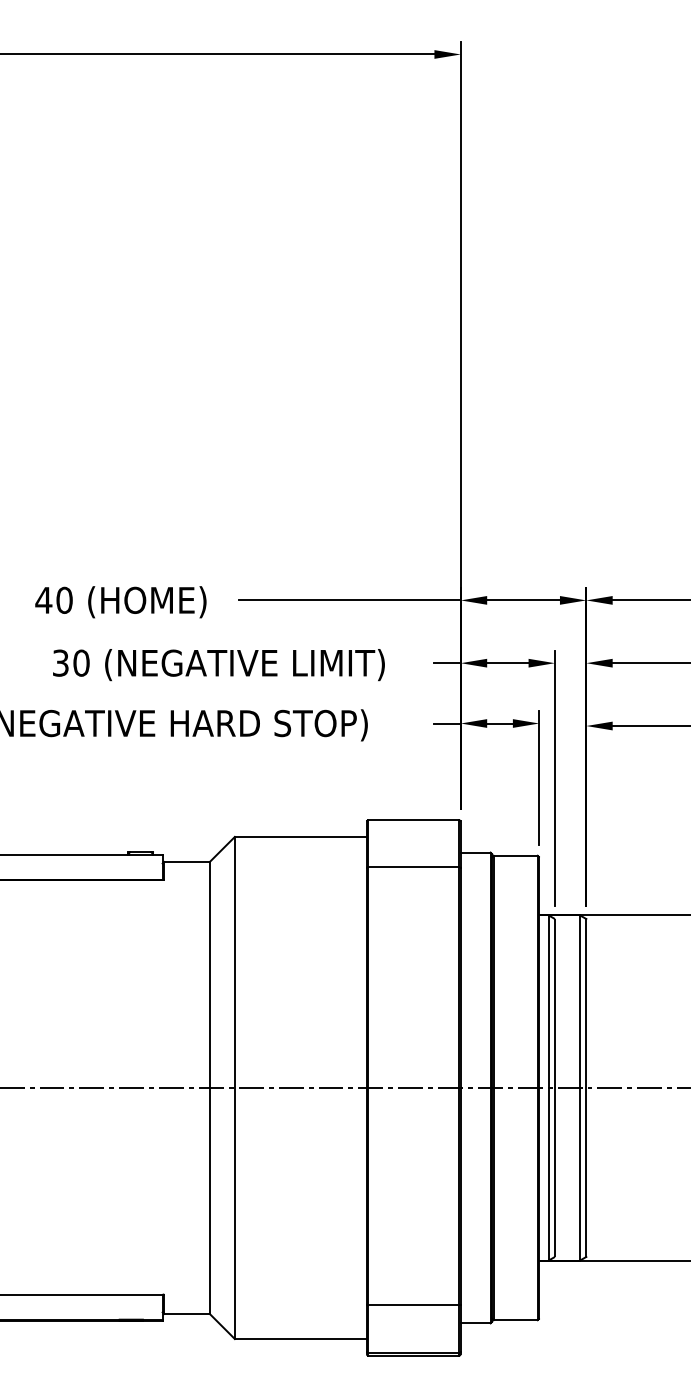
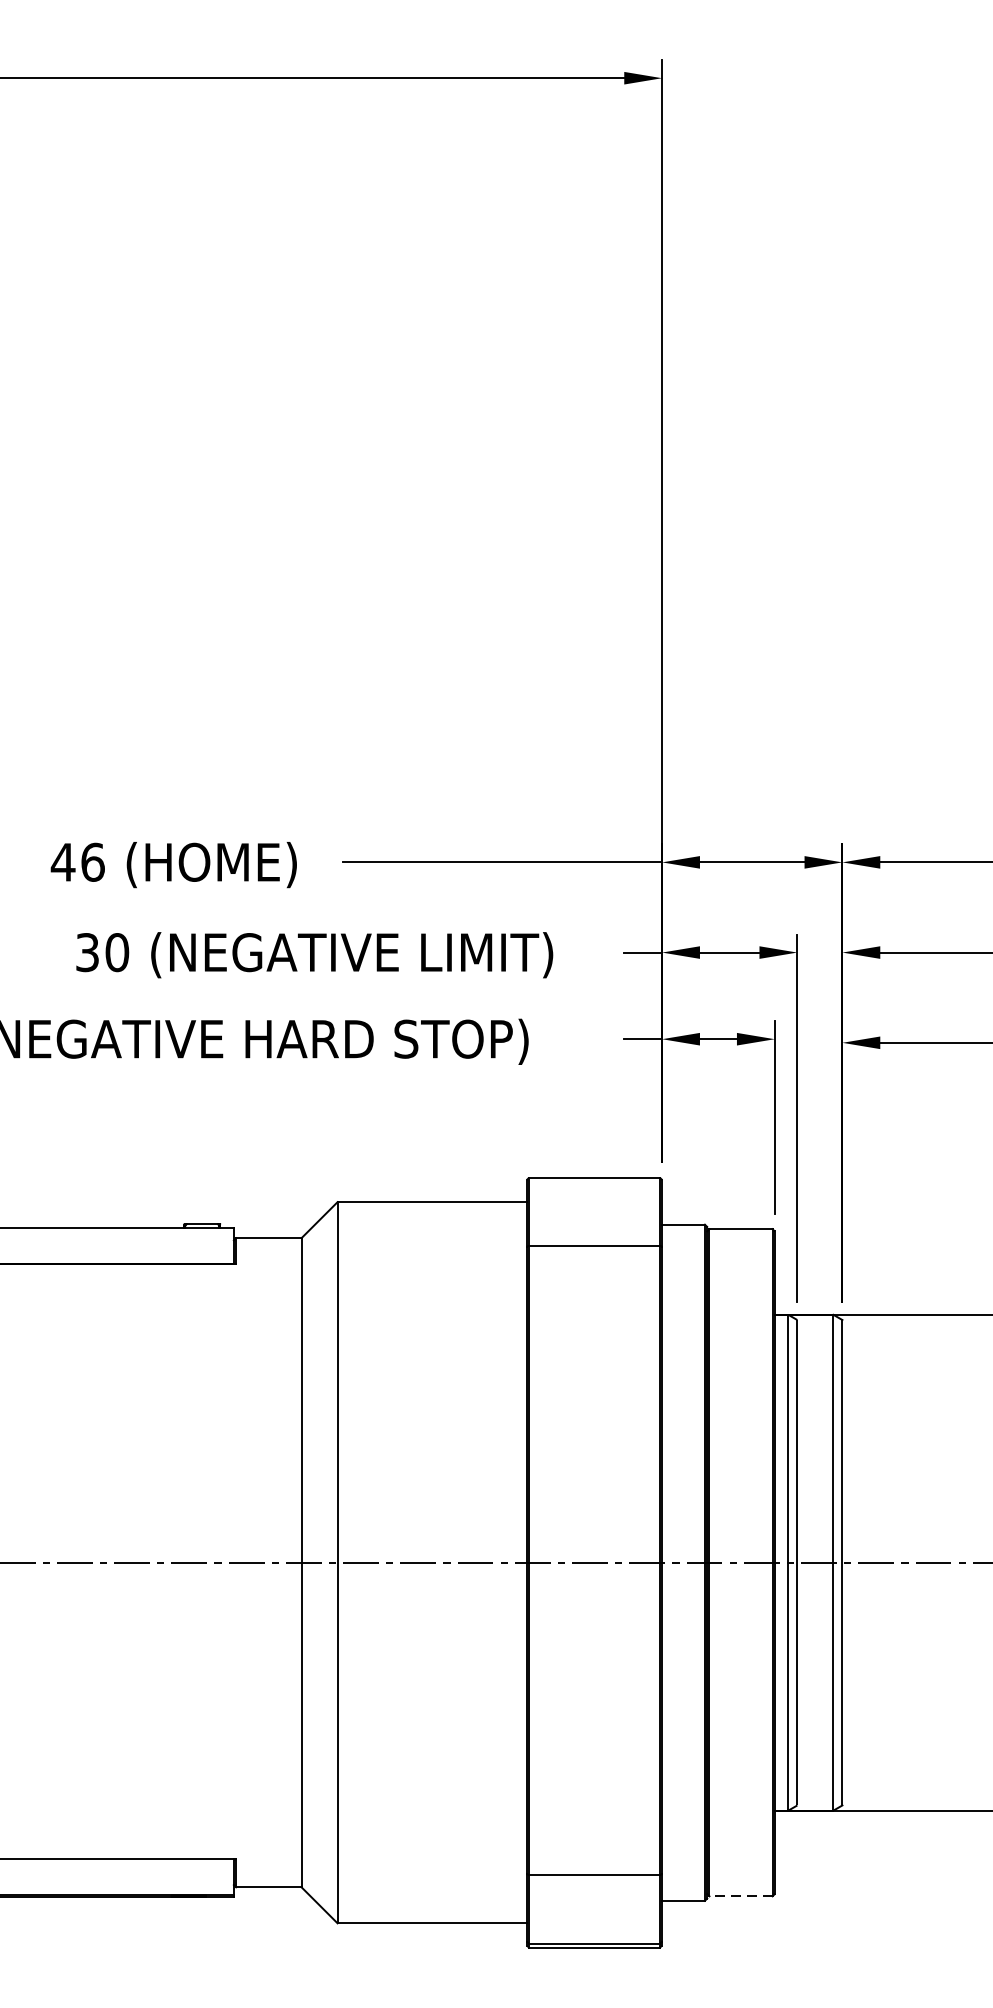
text: (64, 599) -> (92, 861), 40 -> 46
line: (515, 1320) -> (740, 1896), solid -> dashed

